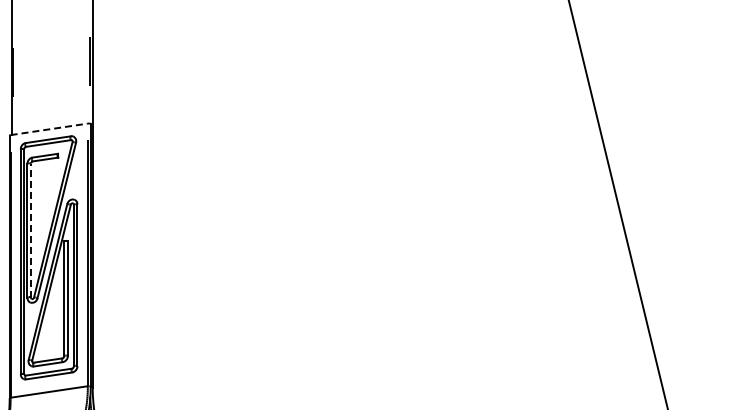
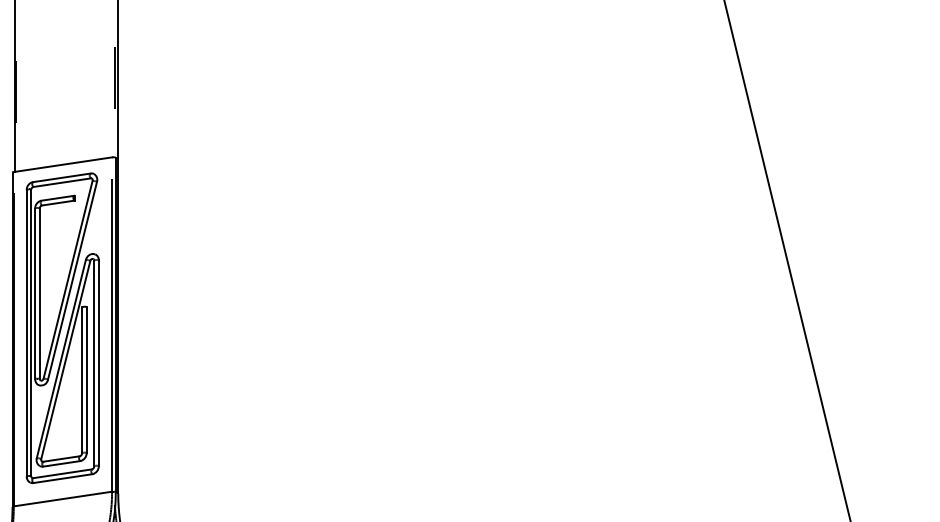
line: (49, 129) -> (63, 164), dashed -> solid
line: (31, 230) -> (40, 293), dashed -> solid

